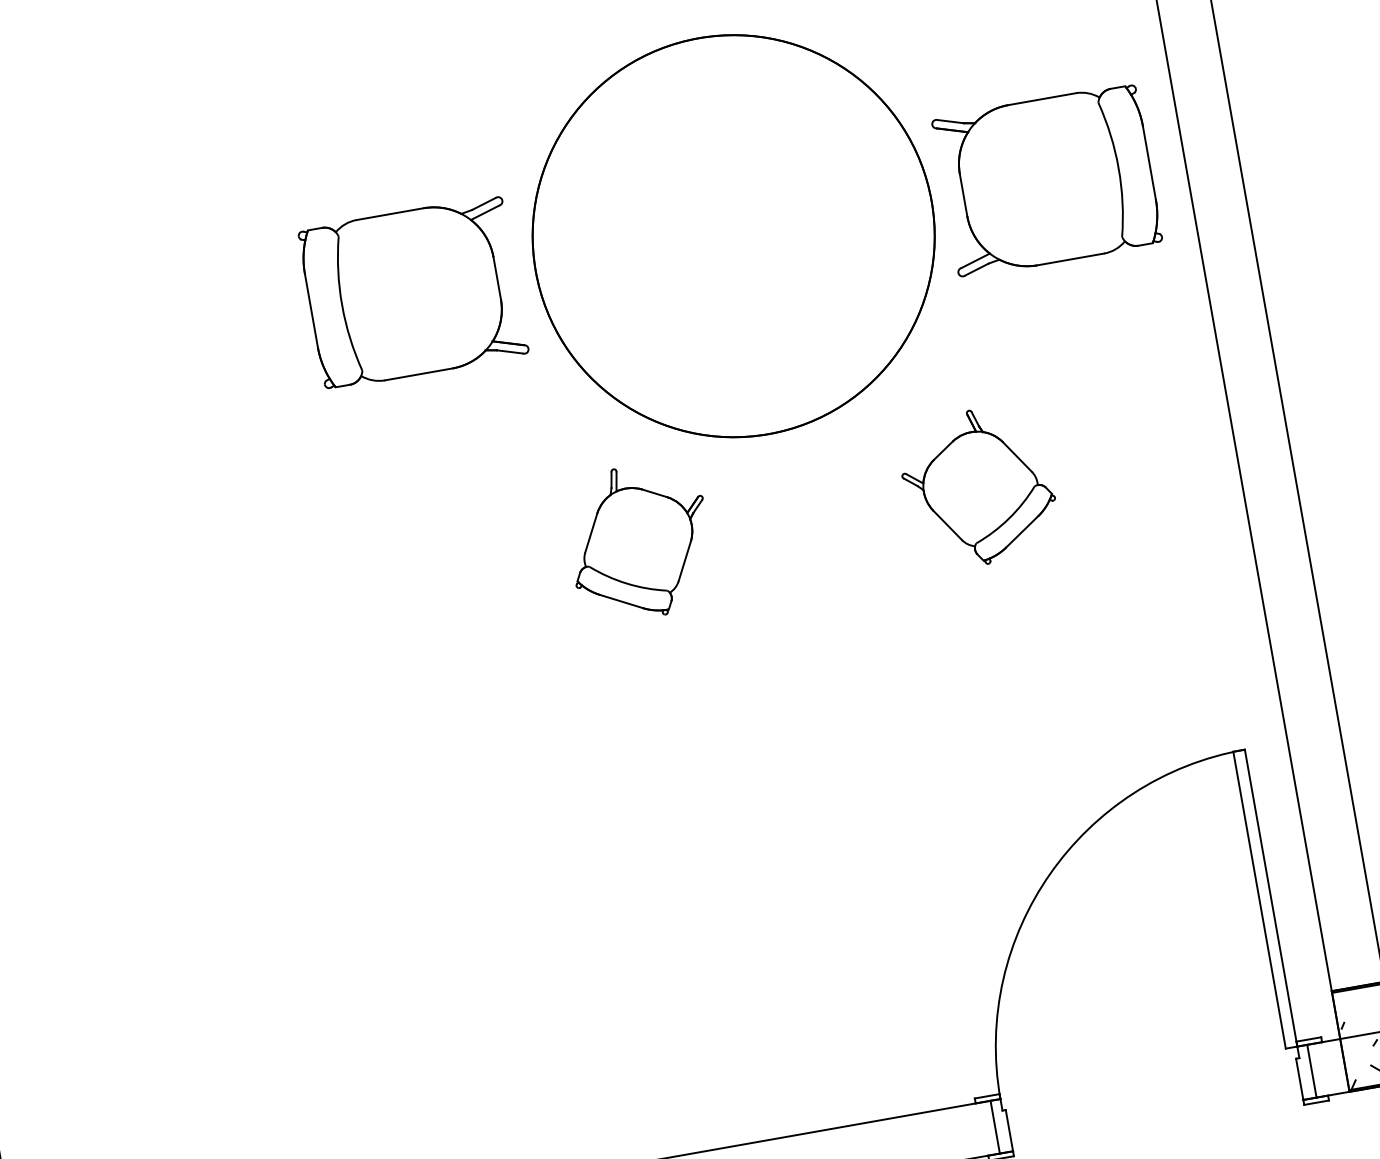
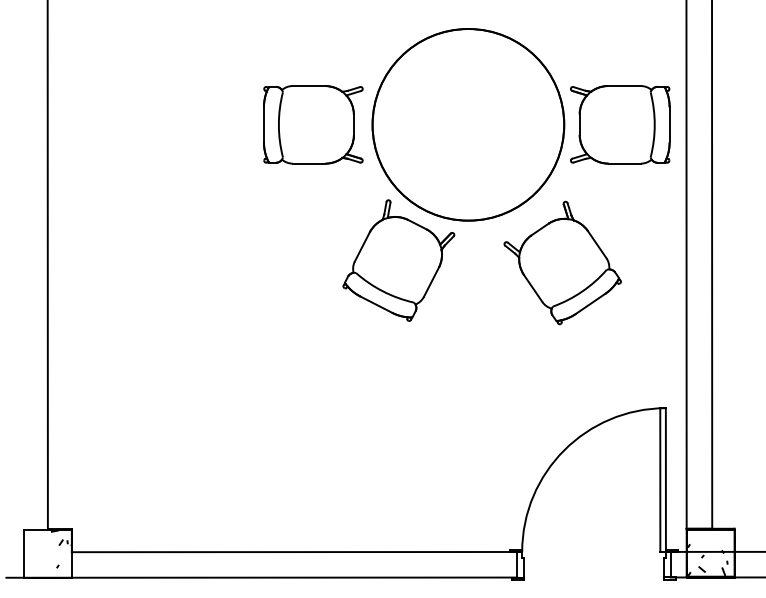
part: (978, 486) -> (562, 262), size x1.67
part: (638, 541) -> (398, 260), size x1.67

